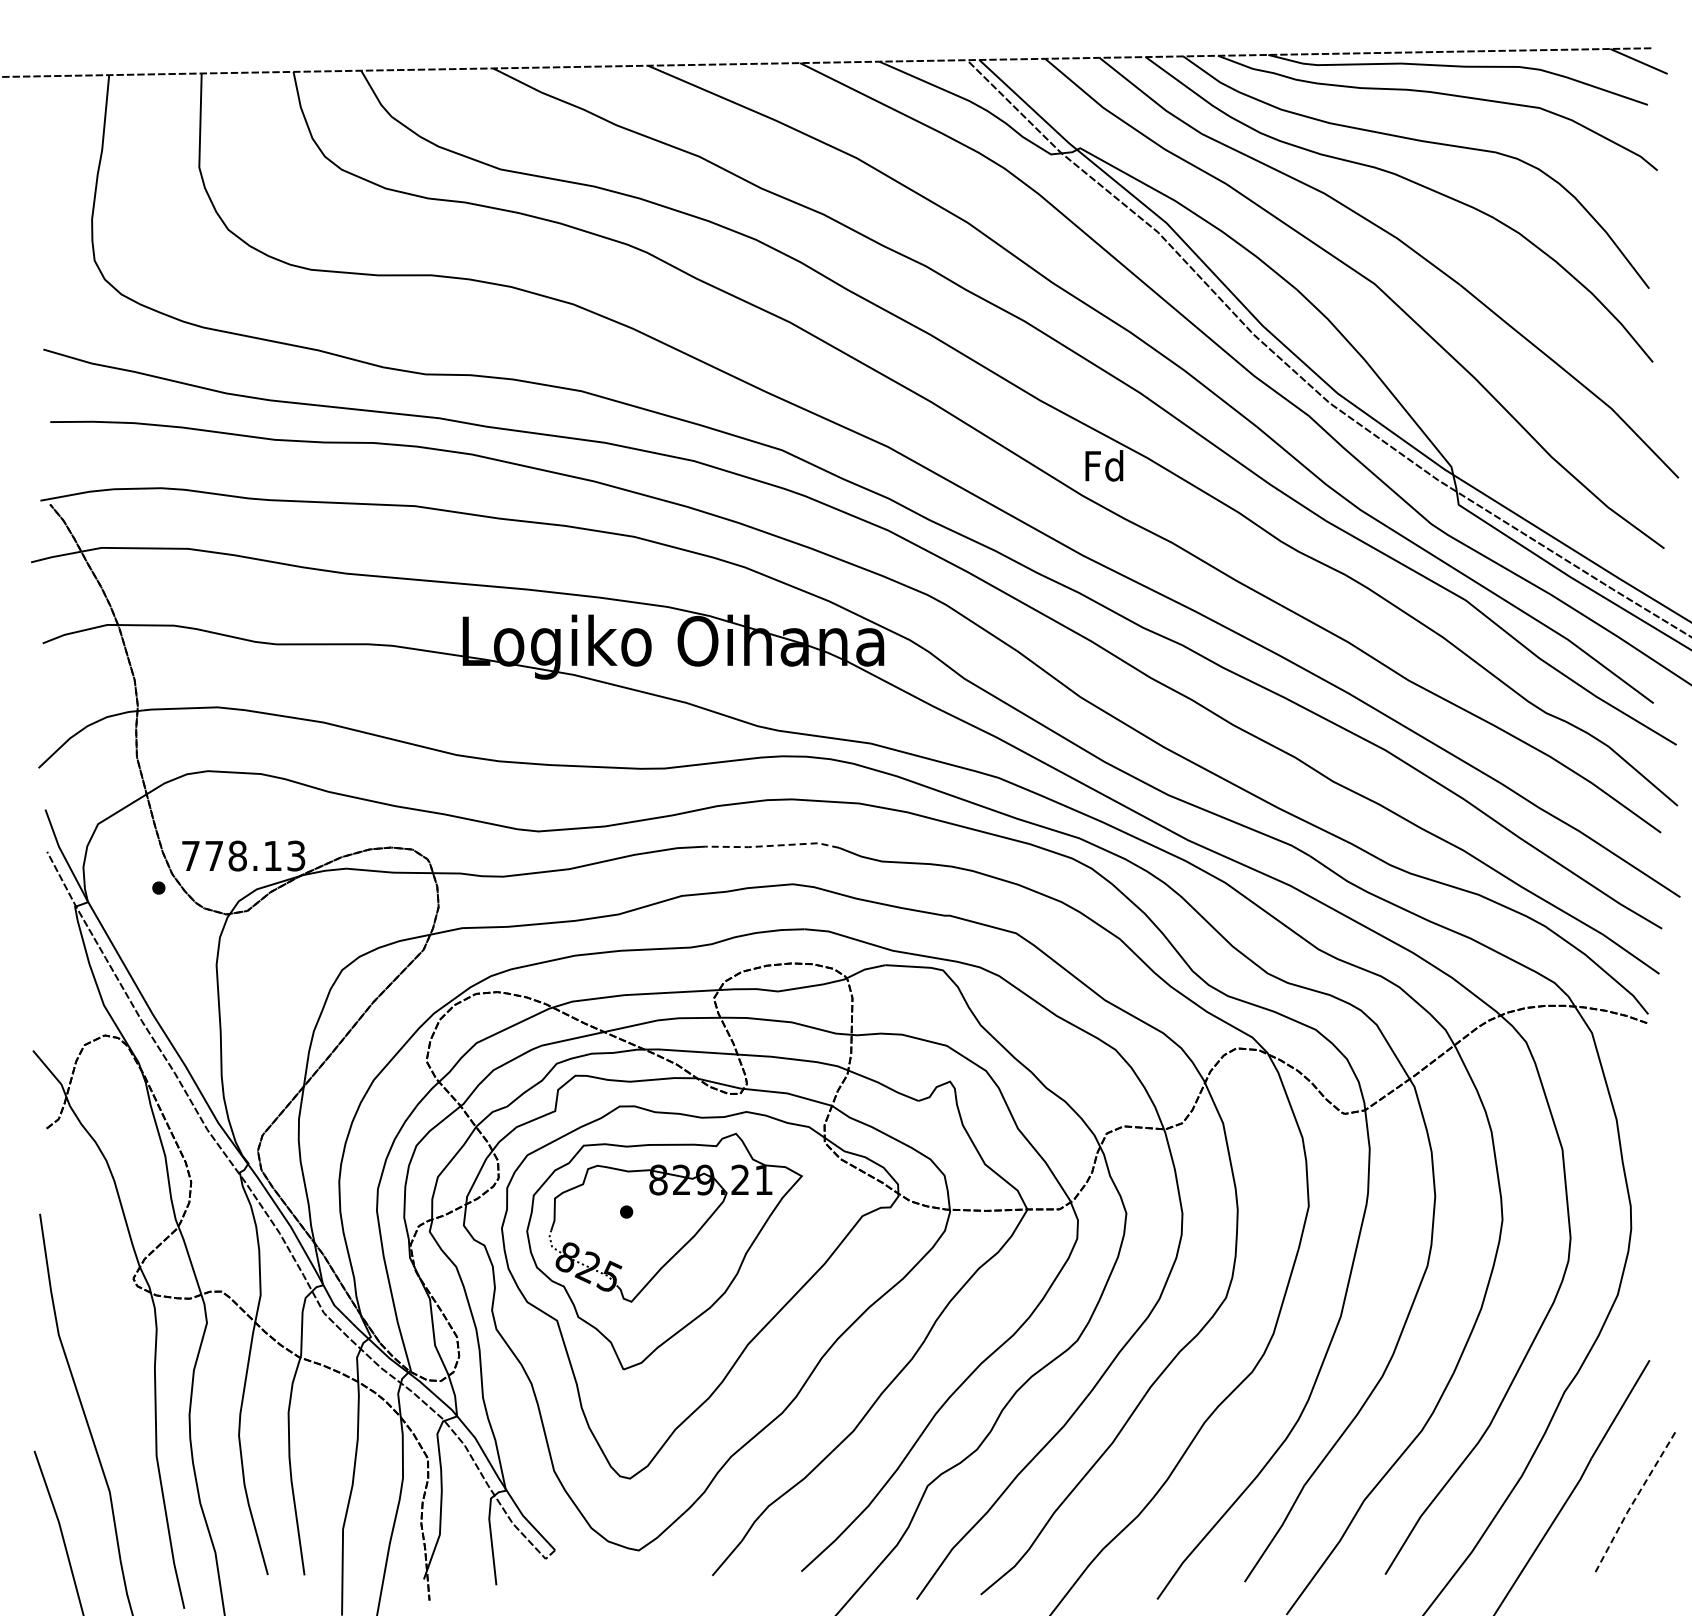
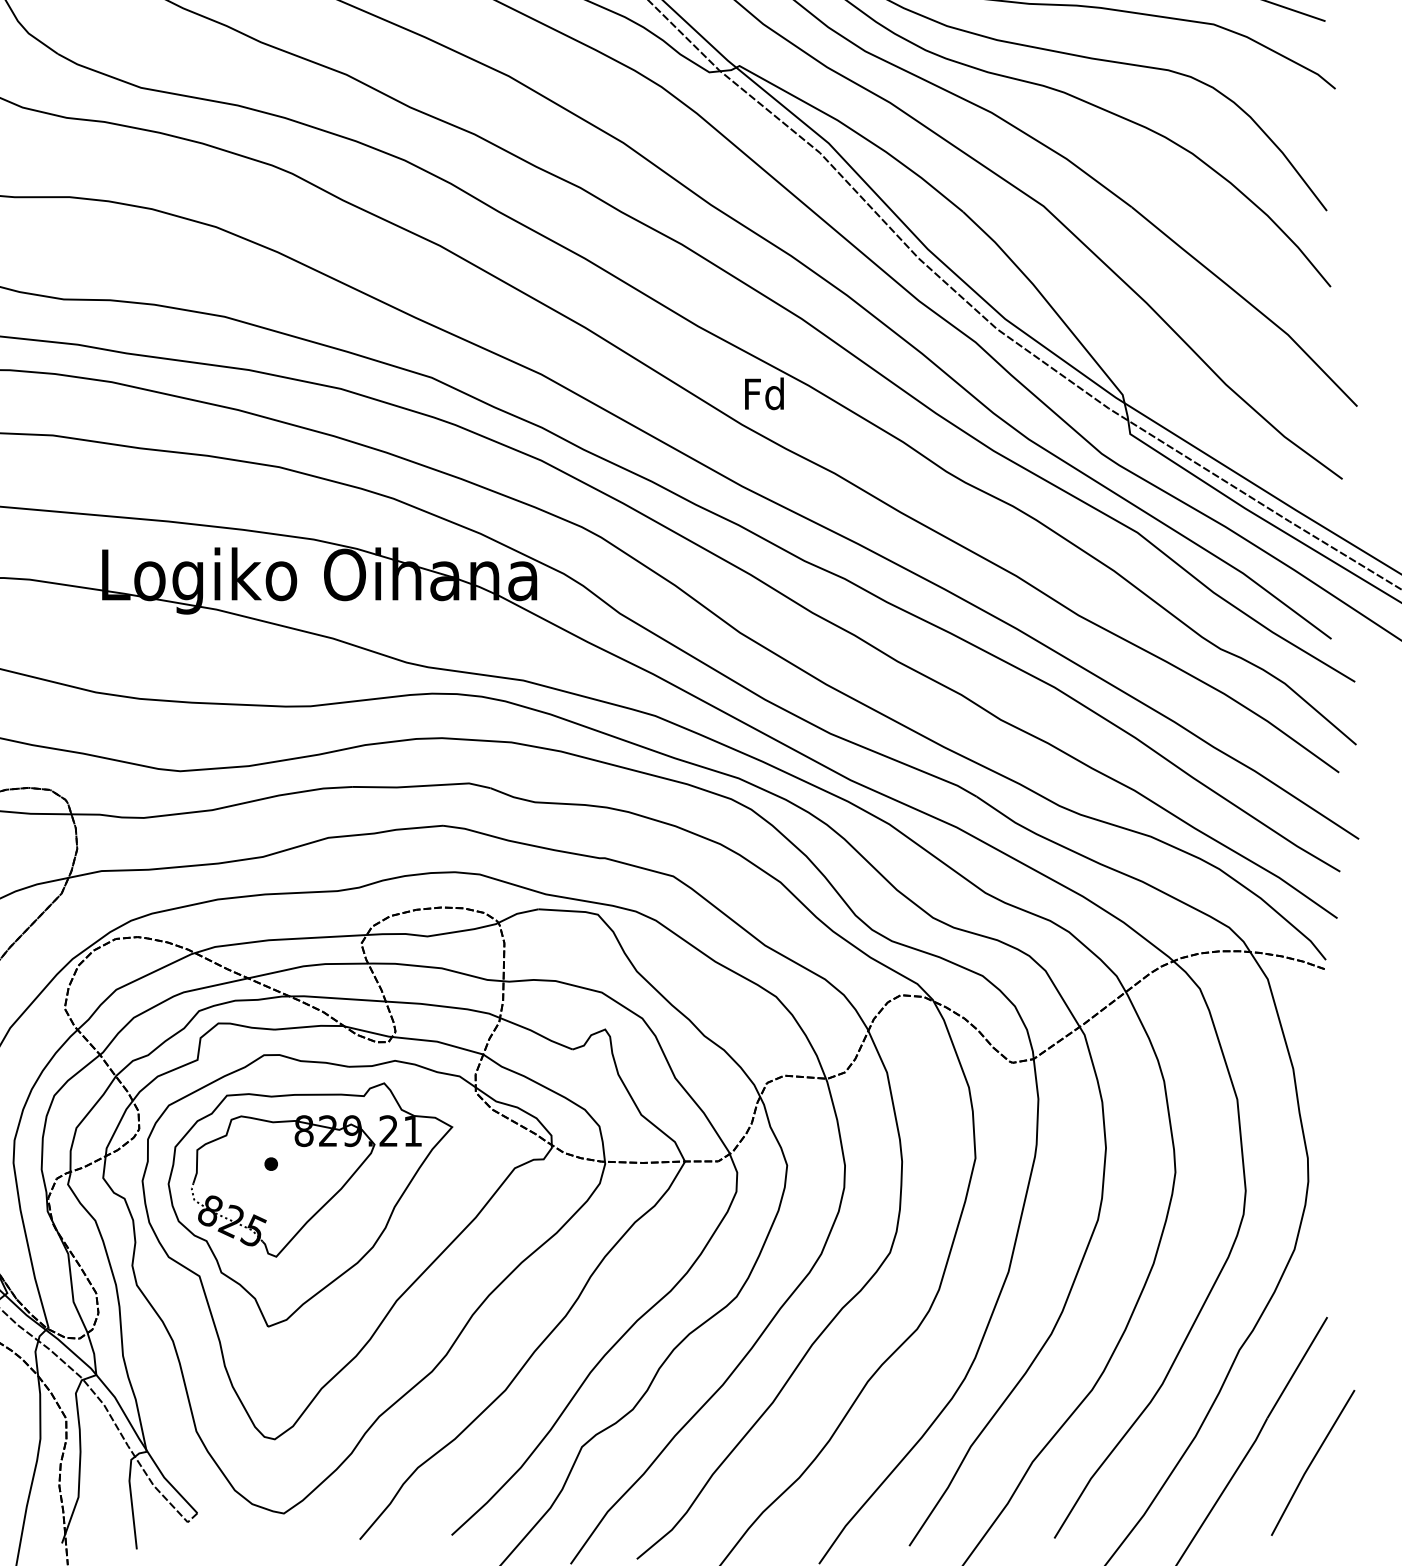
line: (772, 845) -> (421, 785), dashed -> solid
line: (1634, 1501) -> (1311, 1462), dashed -> solid

